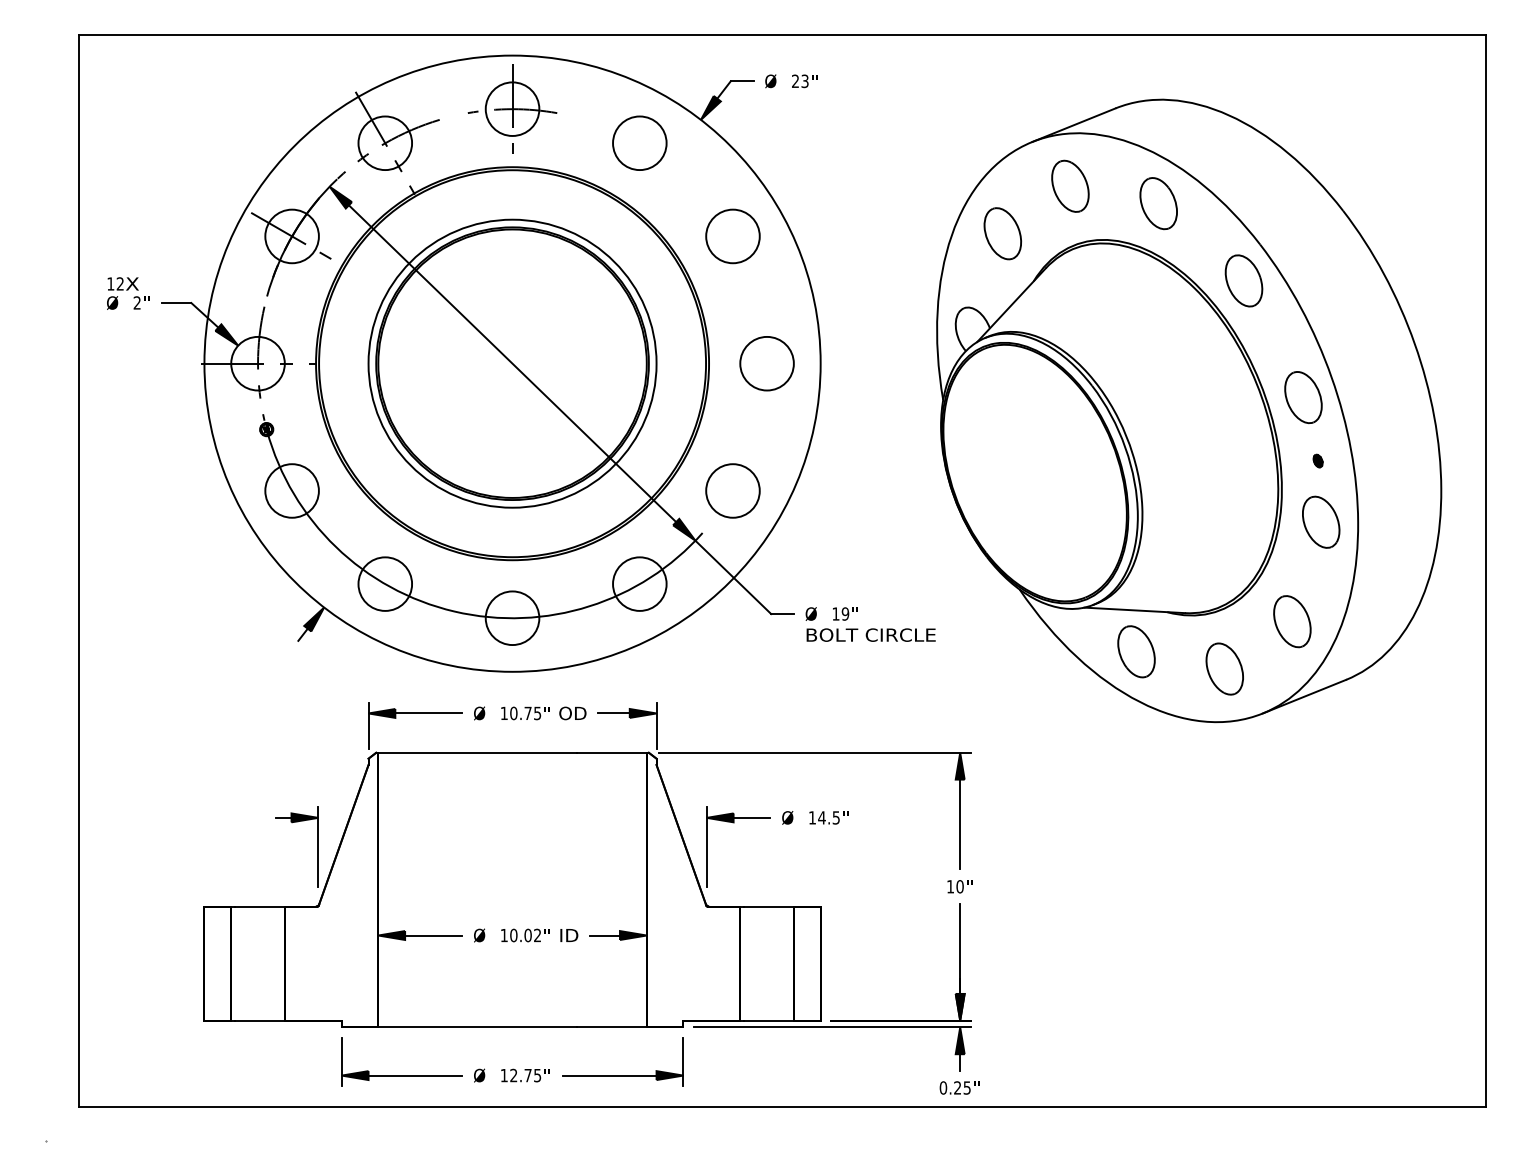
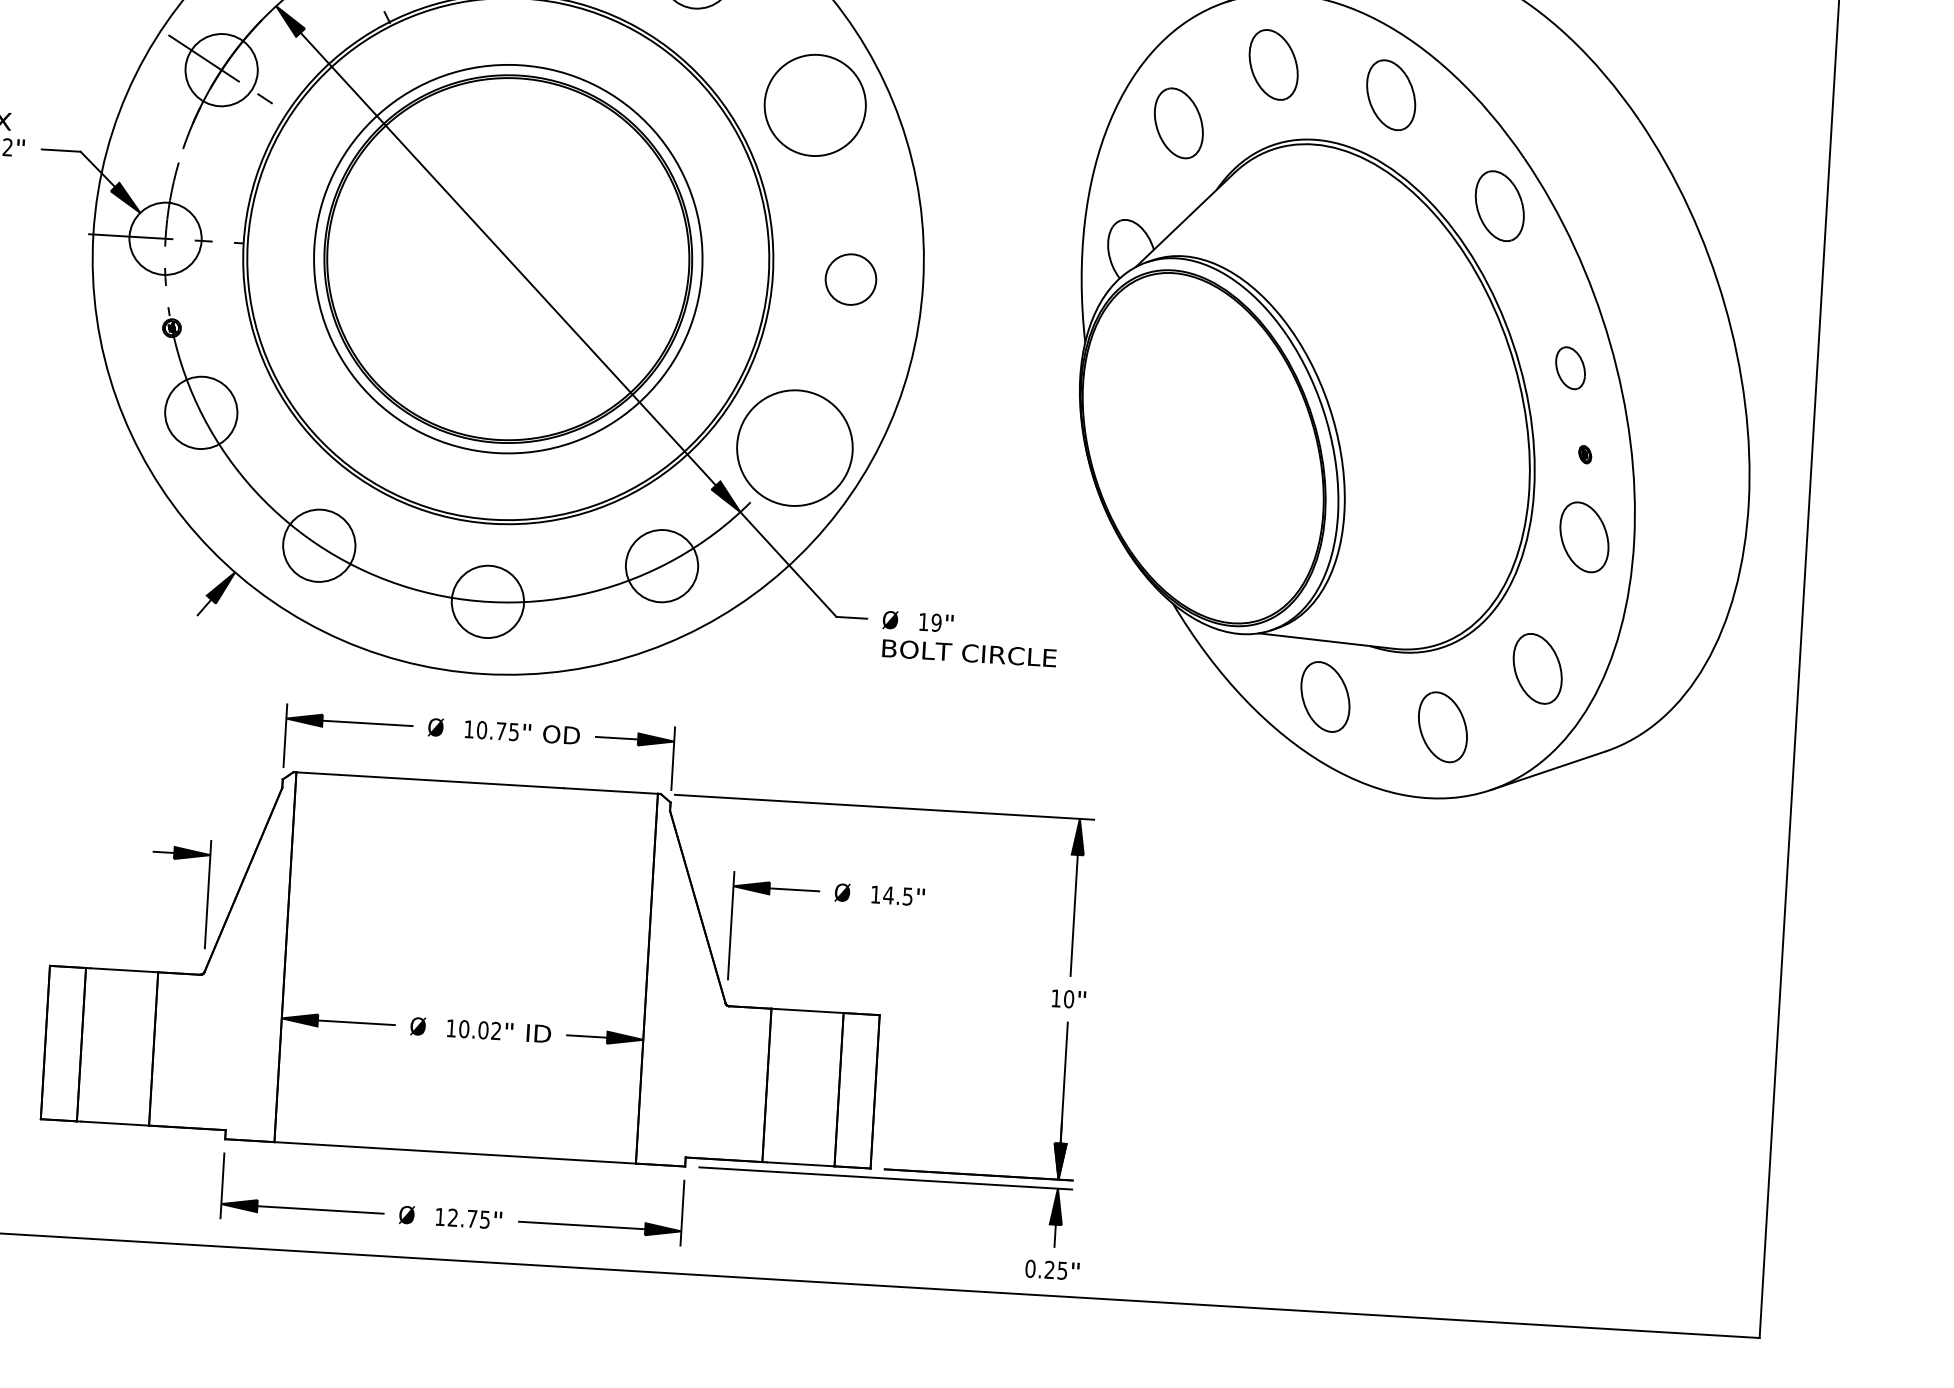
circle: (732, 236) -> (814, 105), size x1.4
circle: (766, 363) -> (850, 279), size x0.7
part: (1303, 397) -> (1570, 367), size x0.6
circle: (732, 490) -> (794, 447), size x1.6

